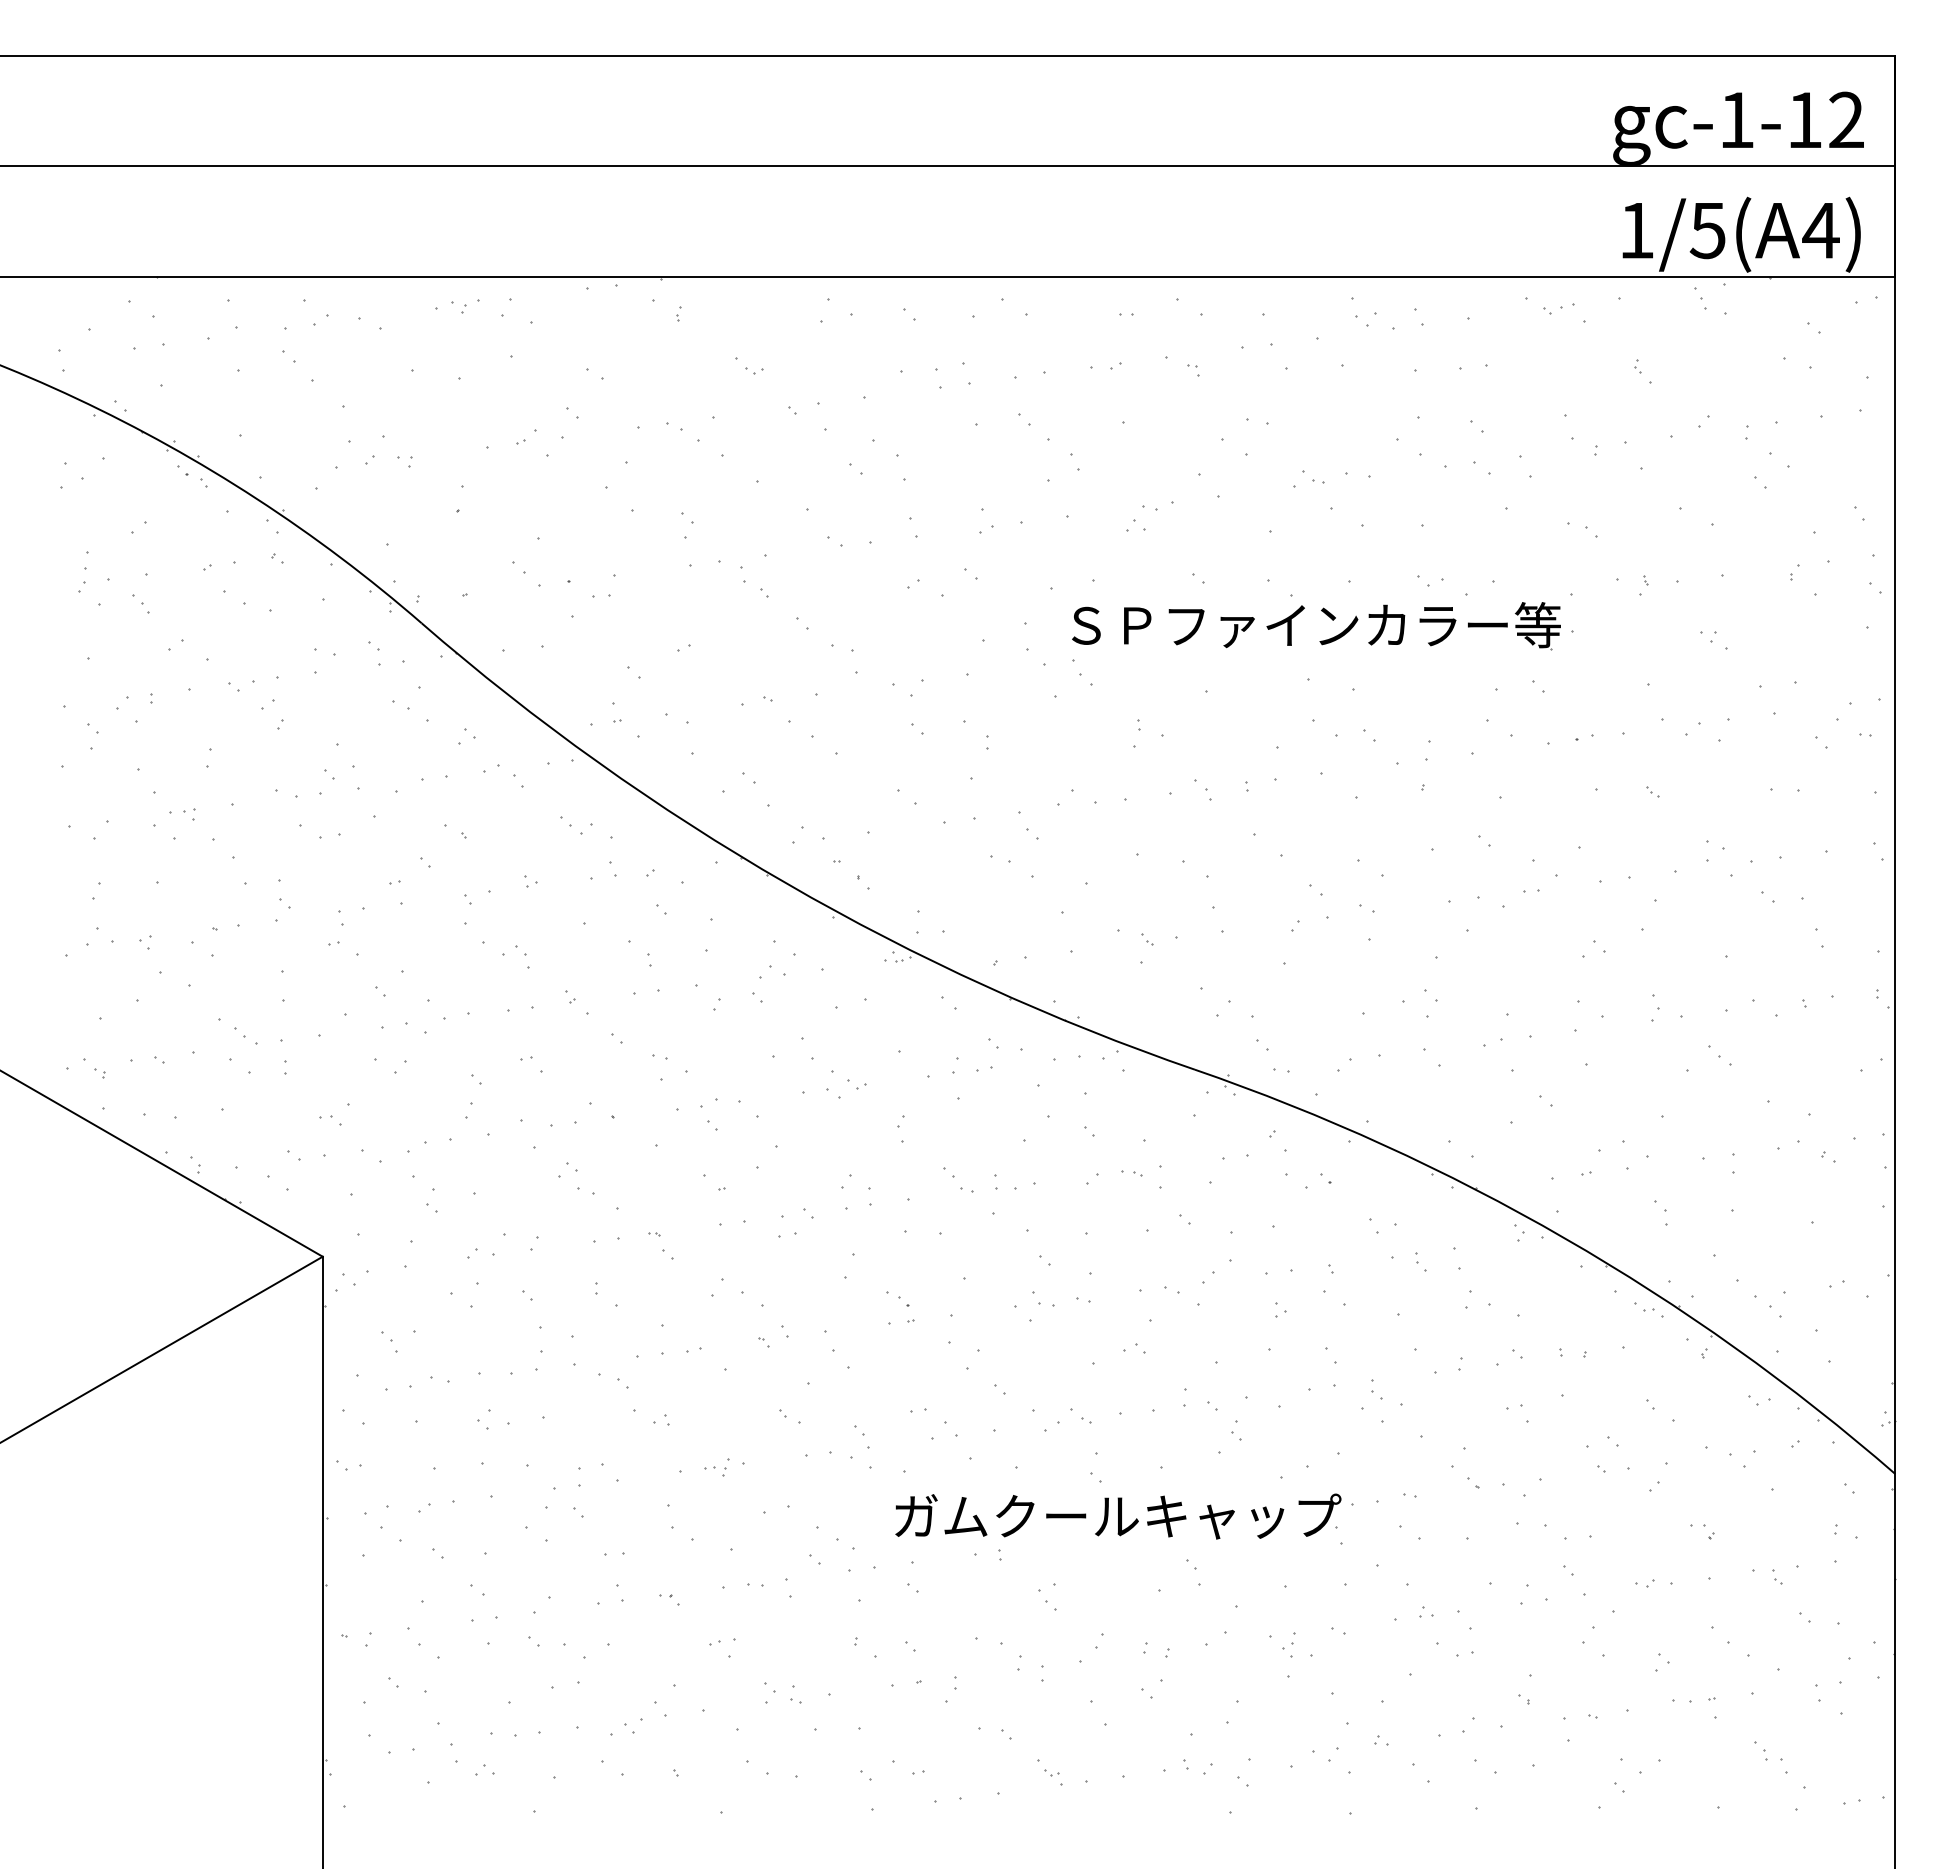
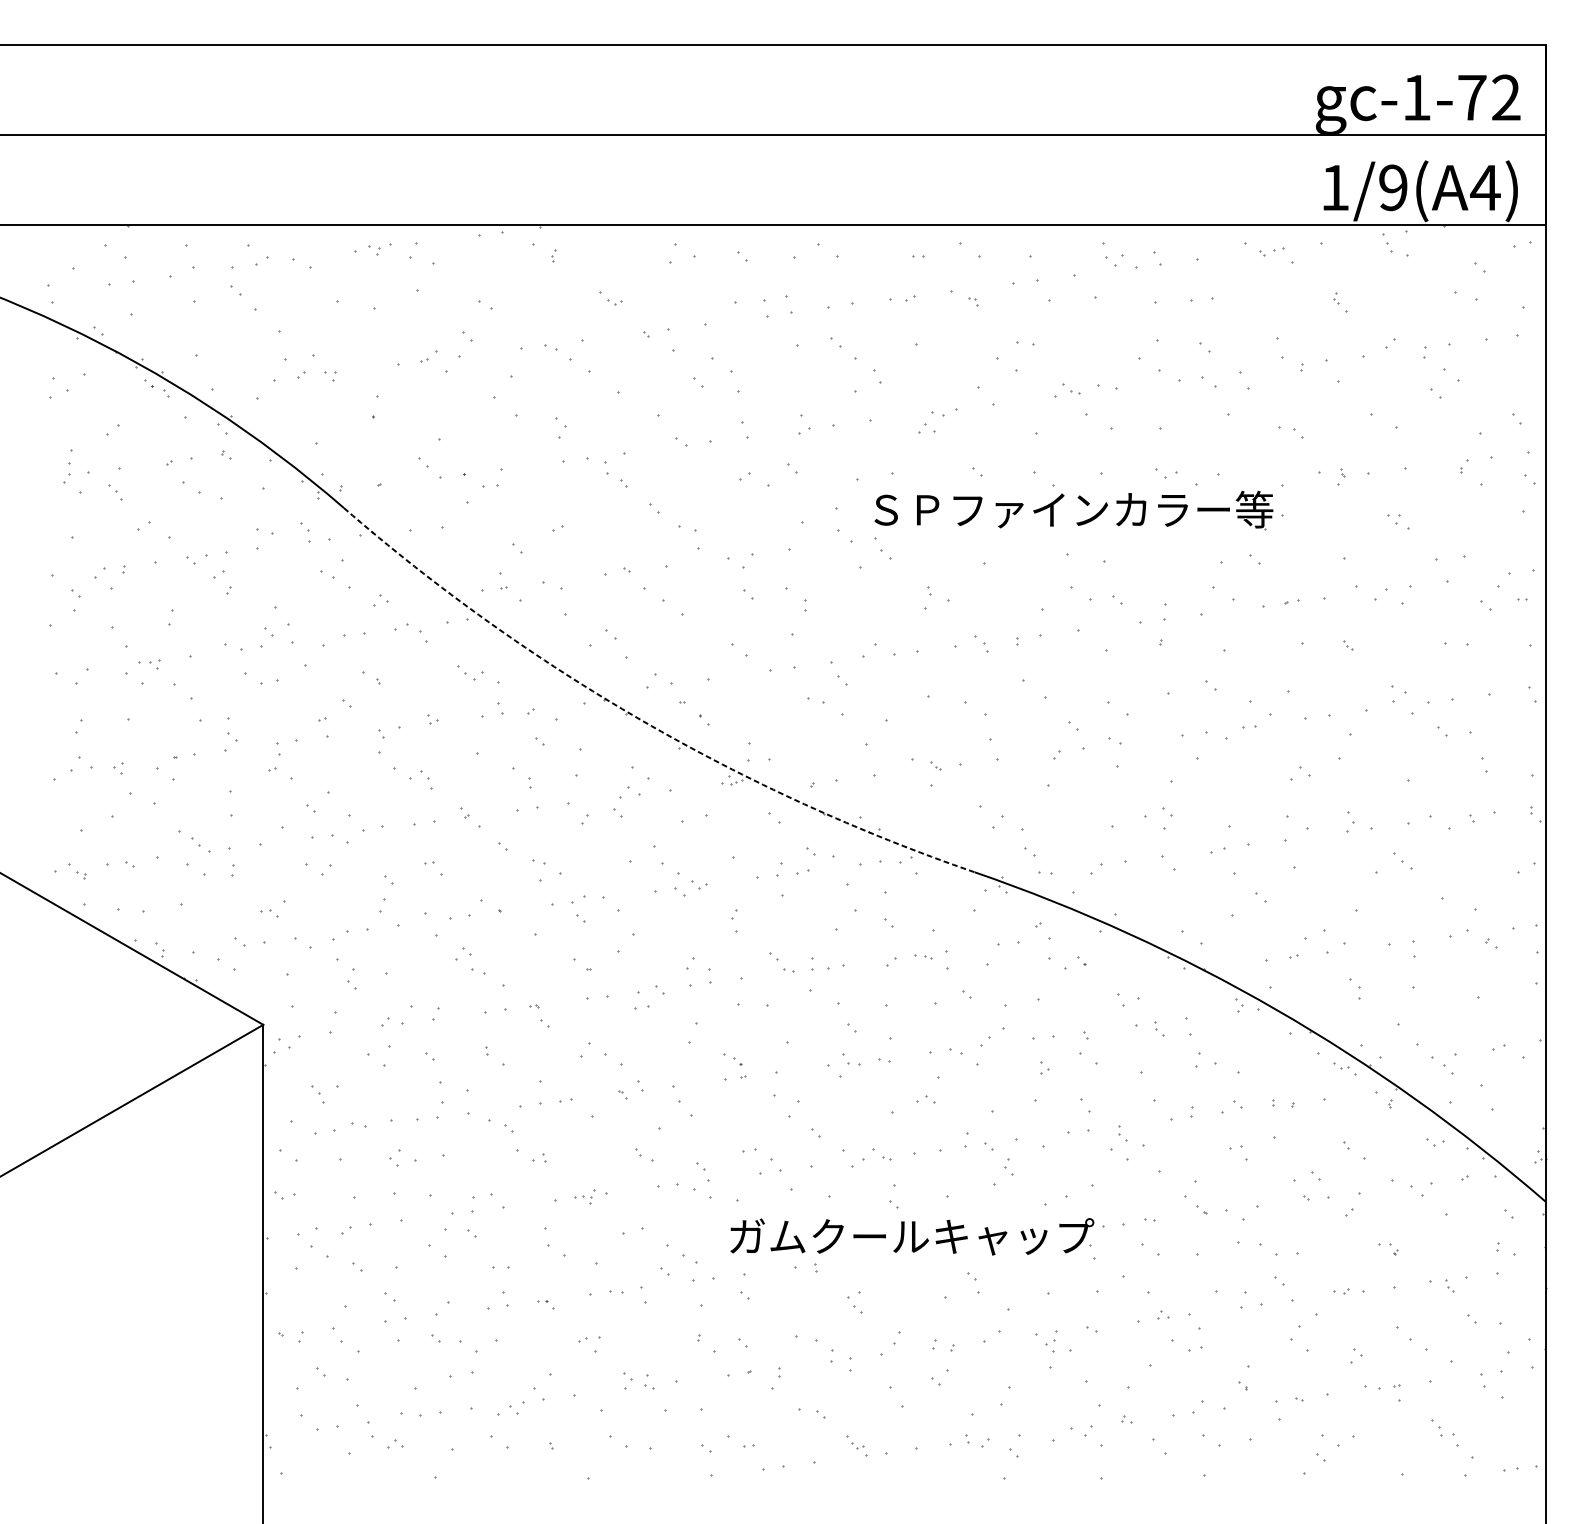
text: (1804, 119) -> (1471, 97), gc-1-12 -> gc-1-72
text: (1707, 230) -> (1392, 187), 1/5(A4) -> 1/9(A4)
arc: (786, 883) -> (641, 720), solid -> dashed

